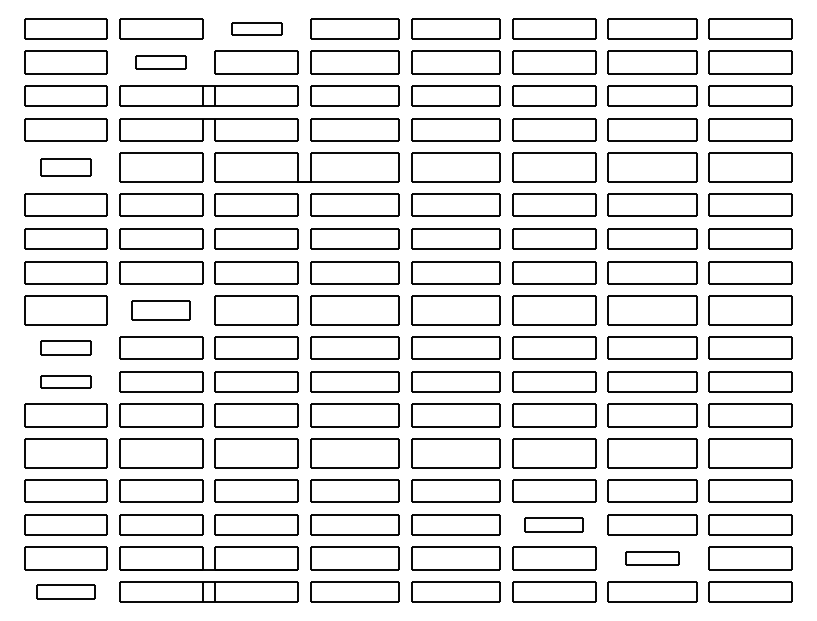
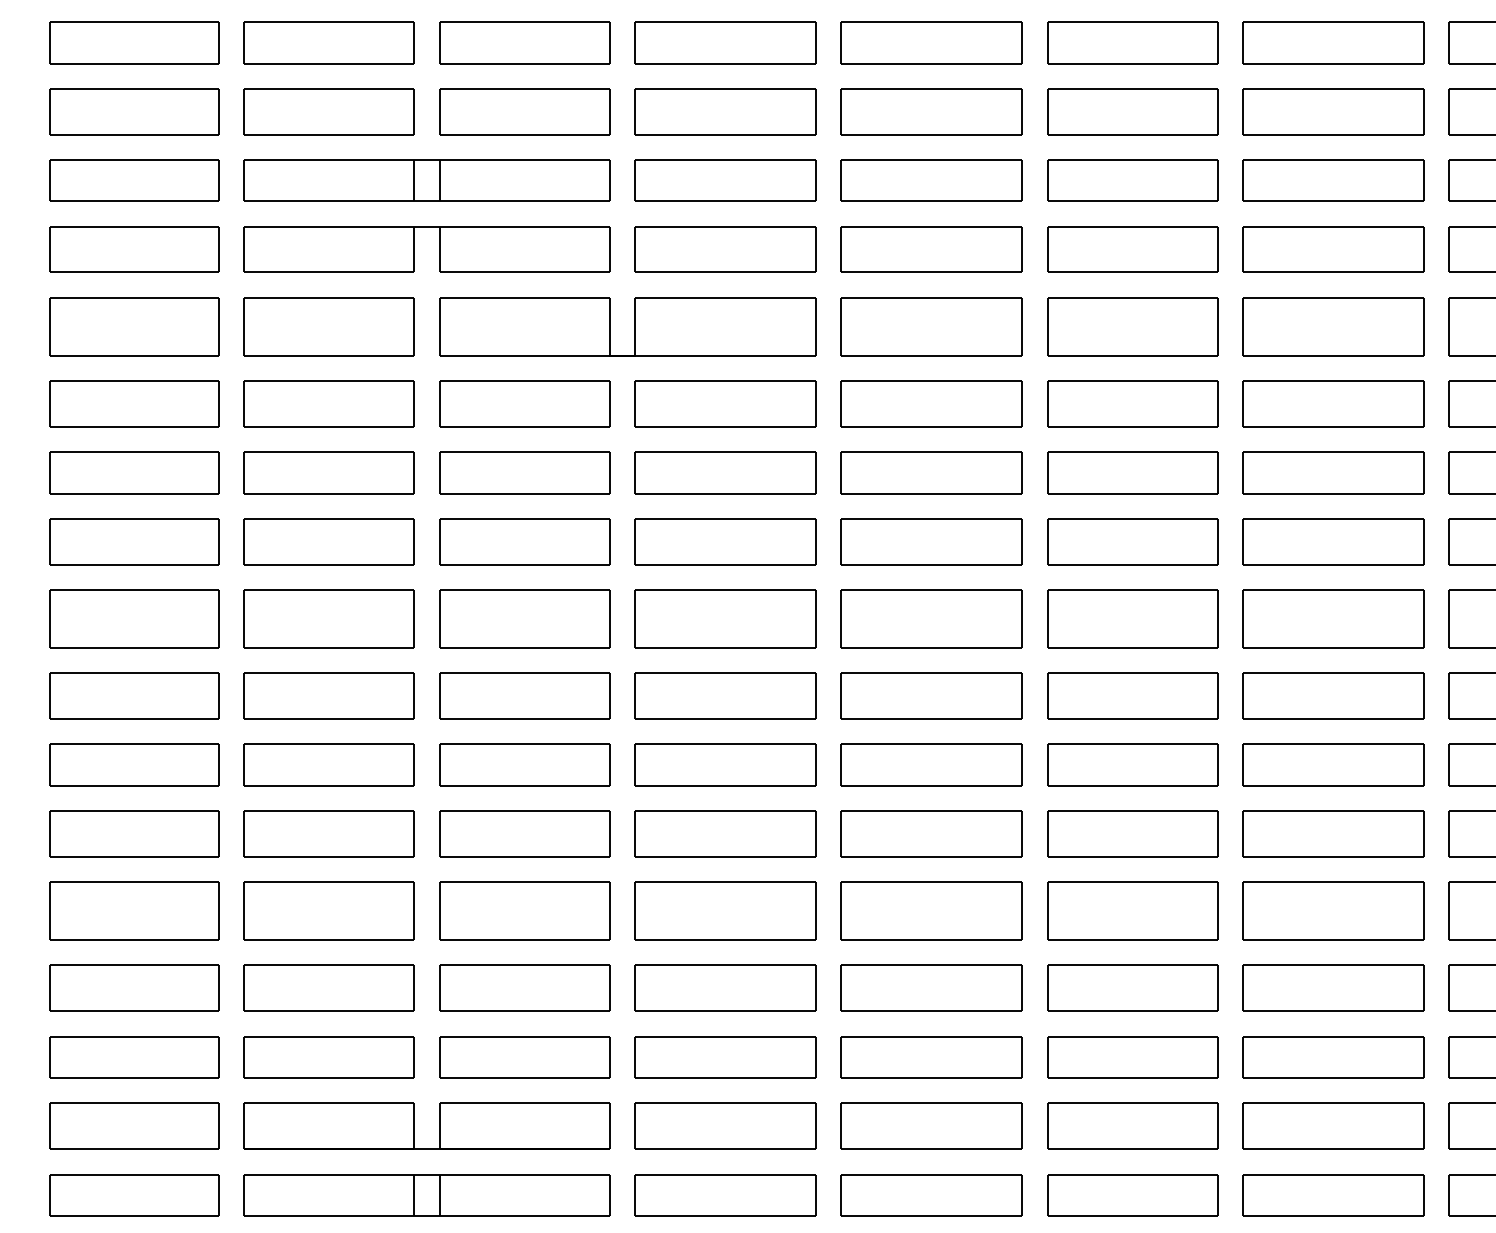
part: (256, 28) -> (523, 42), size x1.67
part: (161, 62) -> (329, 112), size x1.67
part: (65, 167) -> (133, 326), size x1.67
part: (161, 310) -> (329, 619), size x1.43
part: (65, 347) -> (133, 694), size x1.67
part: (65, 381) -> (133, 764), size x1.67
part: (554, 524) -> (1133, 1056), size x1.43
part: (652, 558) -> (1333, 1125), size x1.67
part: (65, 591) -> (133, 1193), size x1.43

